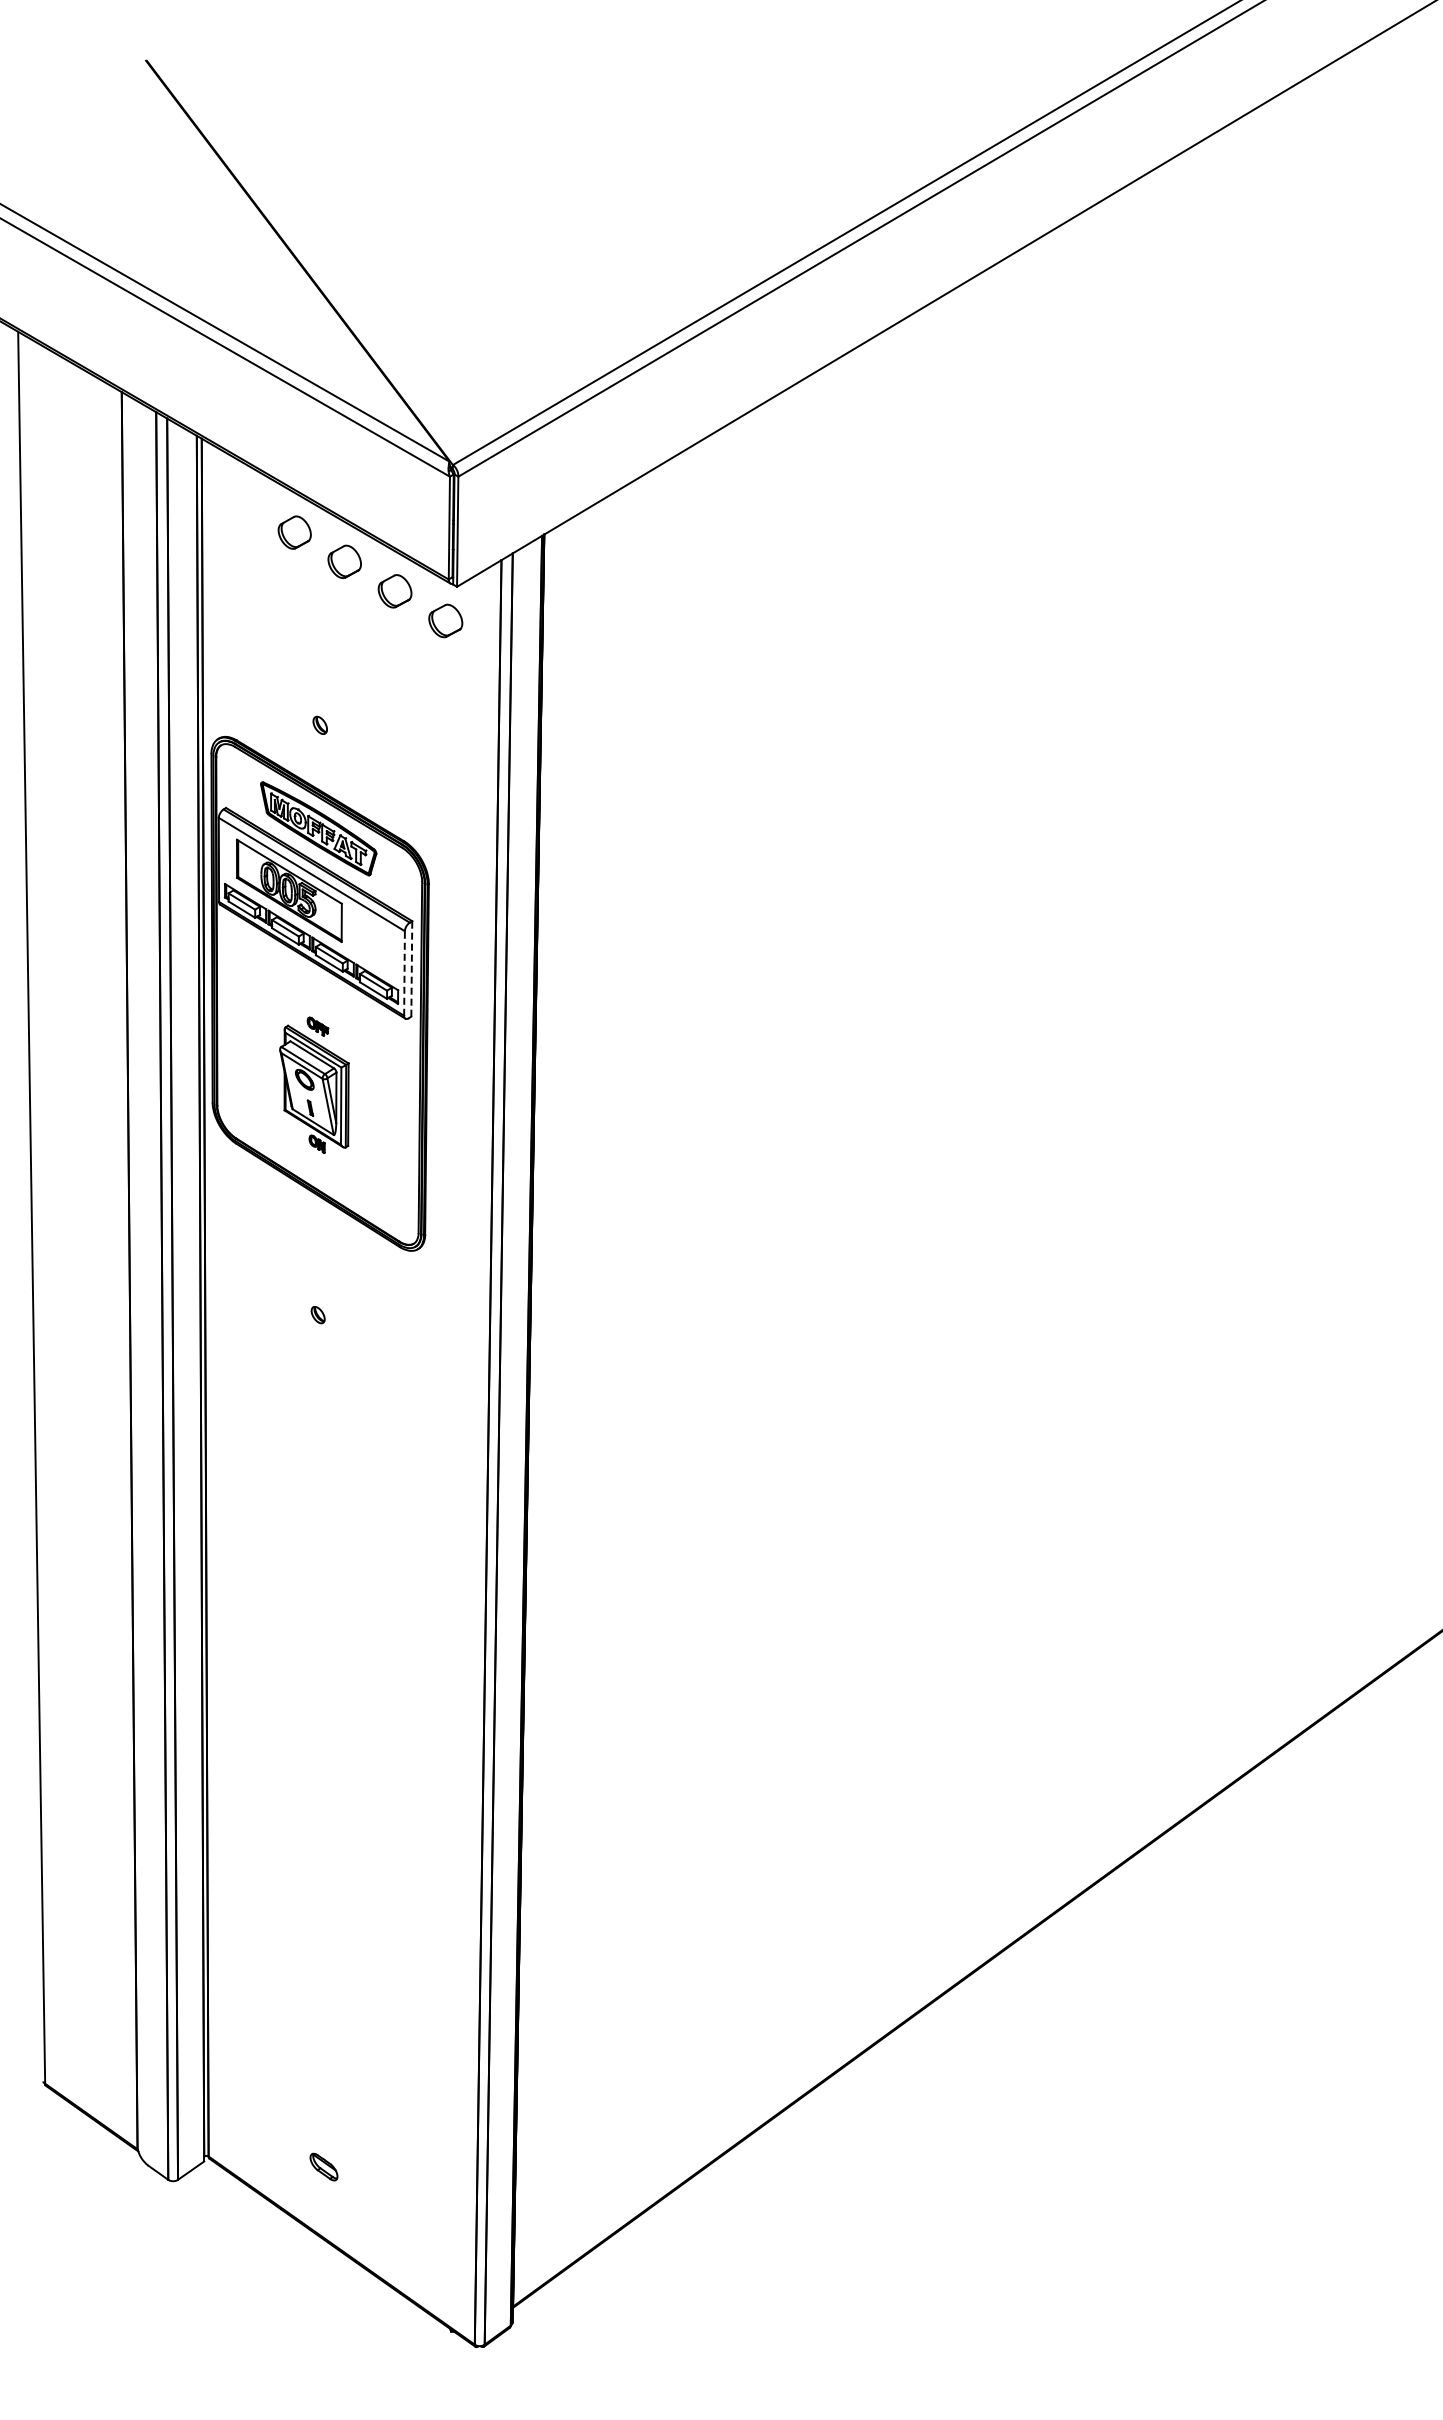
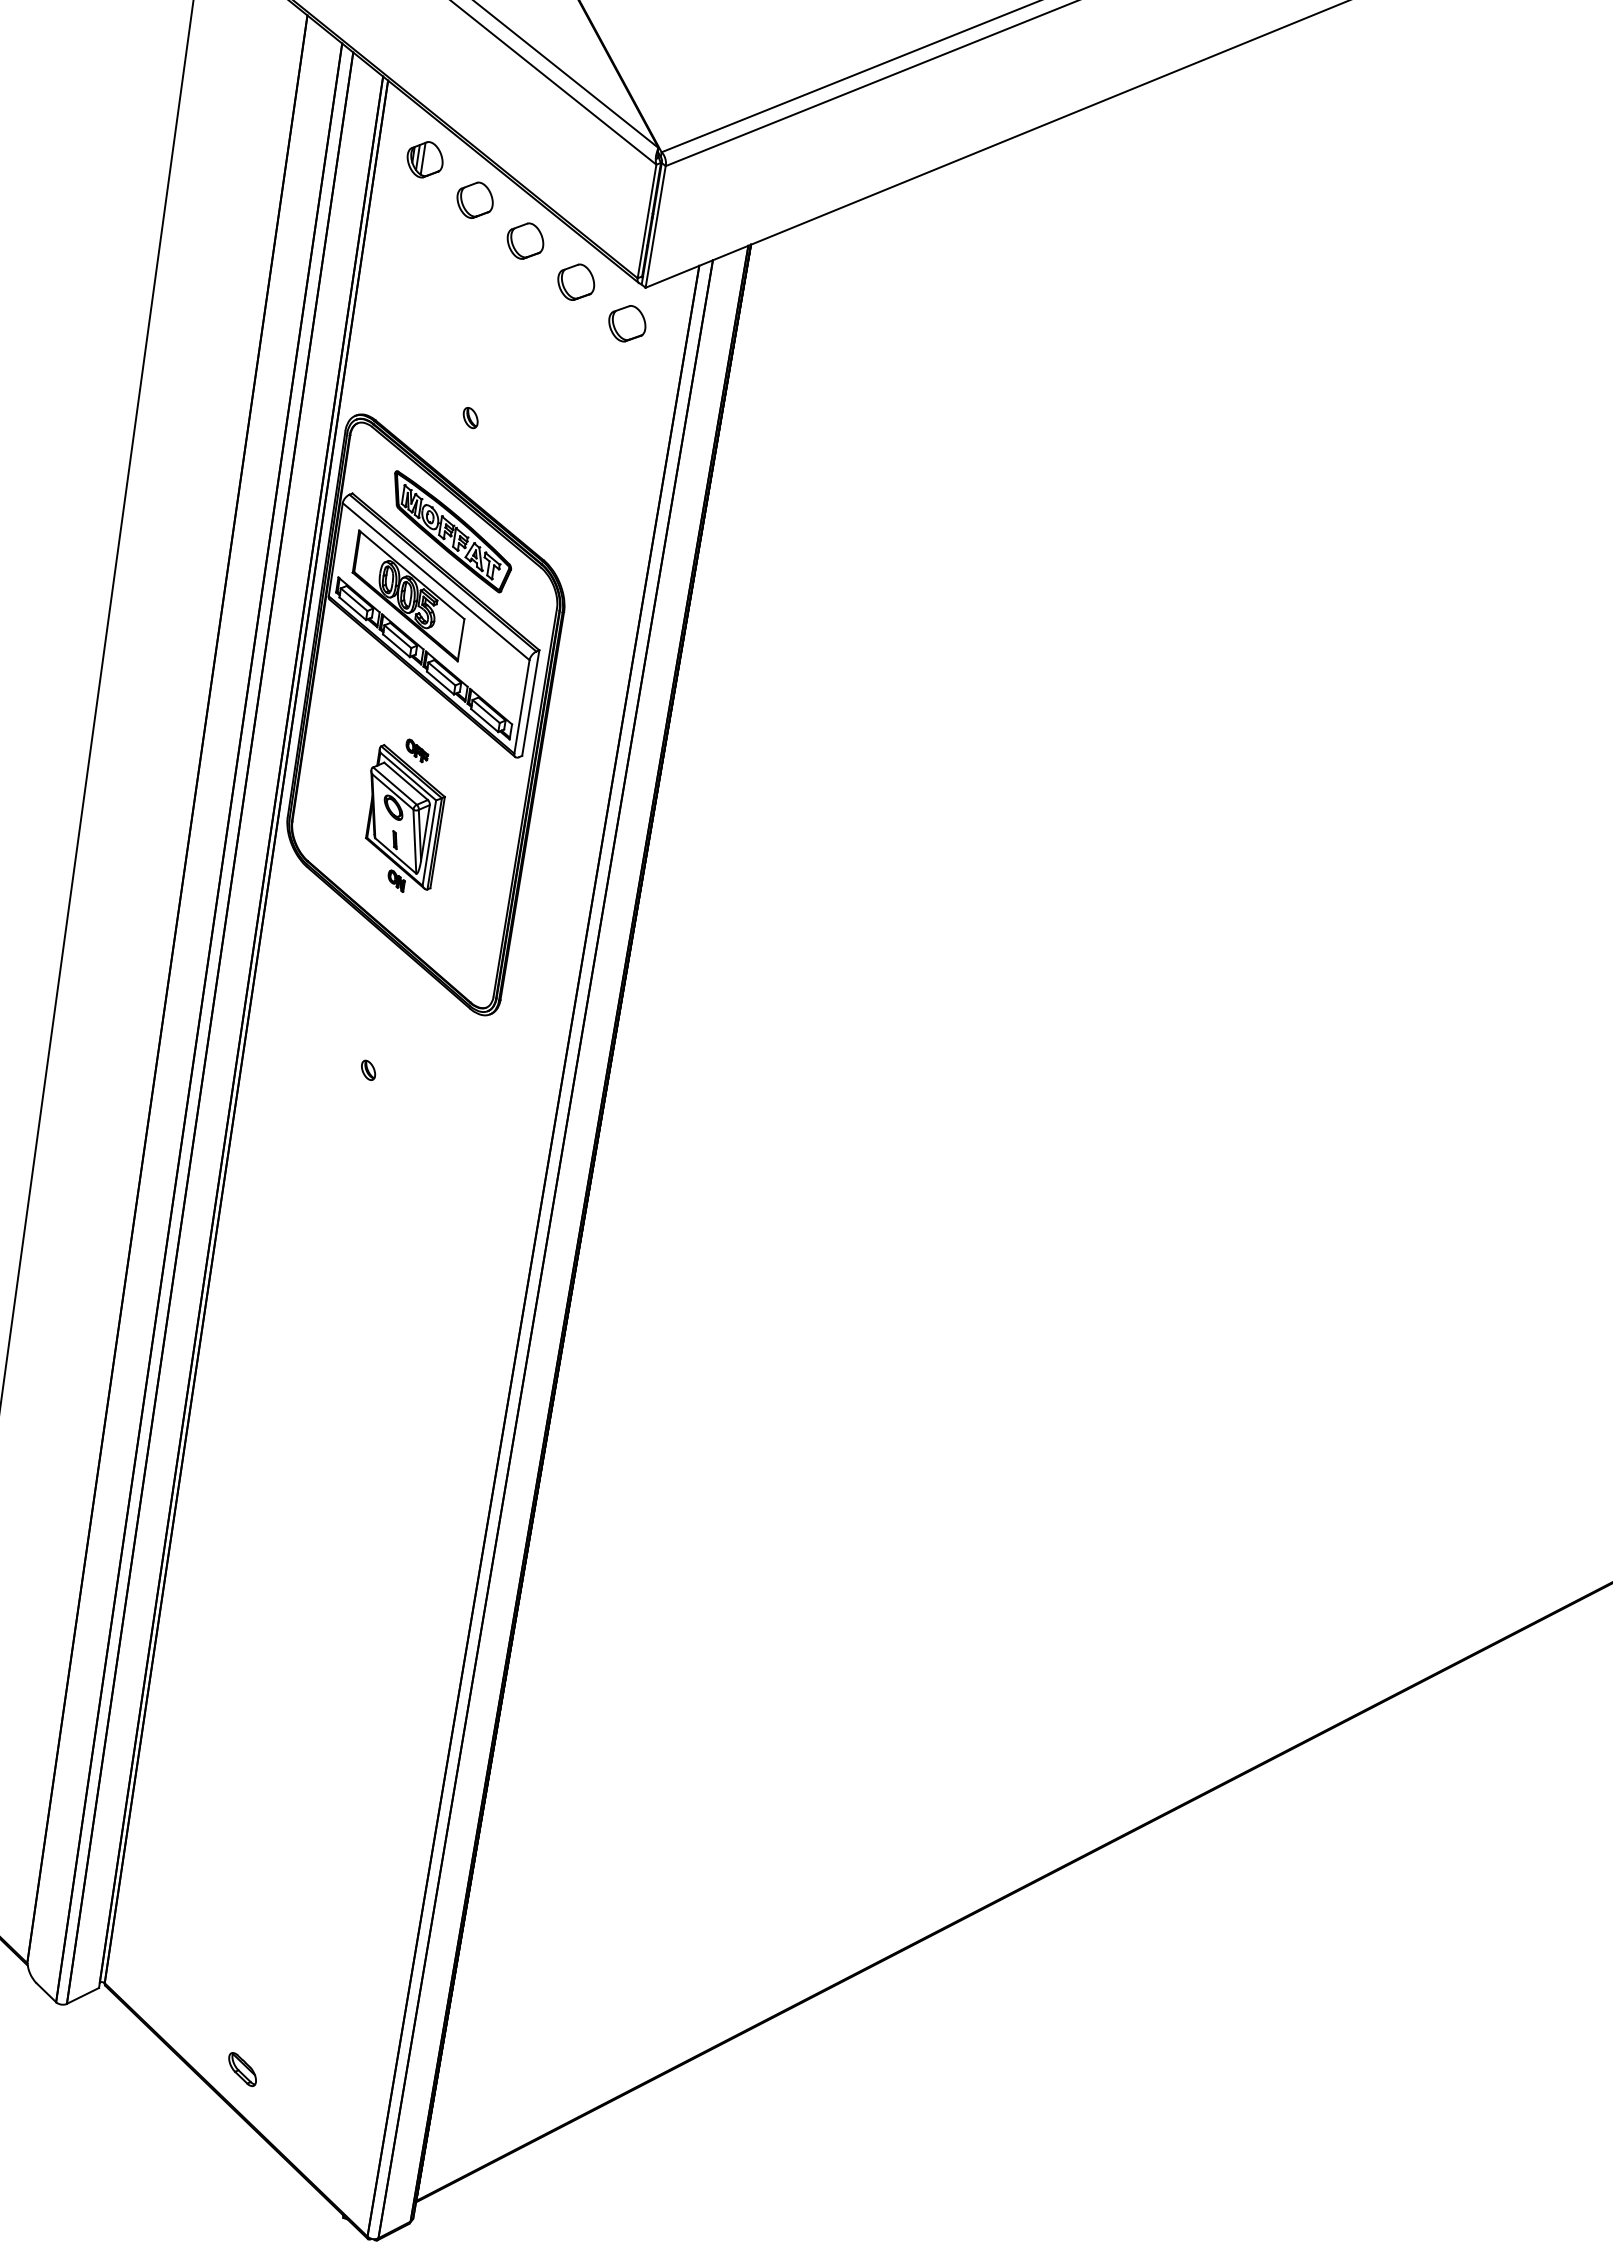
part: (244, 503) -> (424, 159), added
line: (411, 968) -> (530, 702), dashed -> solid
line: (404, 973) -> (521, 706), dashed -> solid
part: (323, 2166) -> (242, 2068), moved

